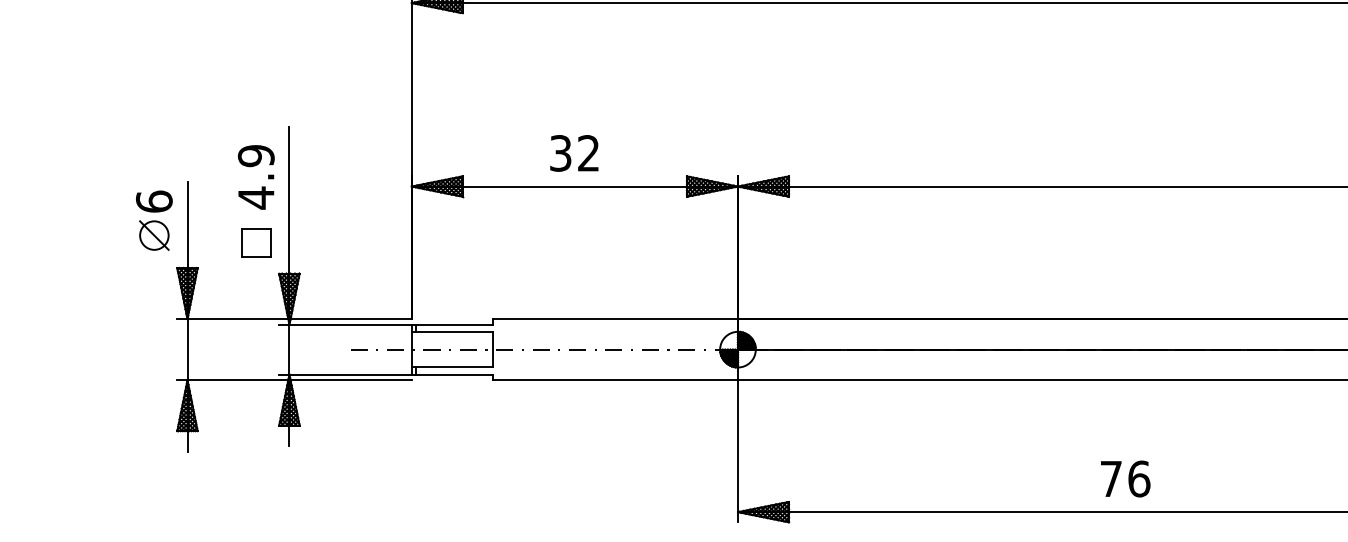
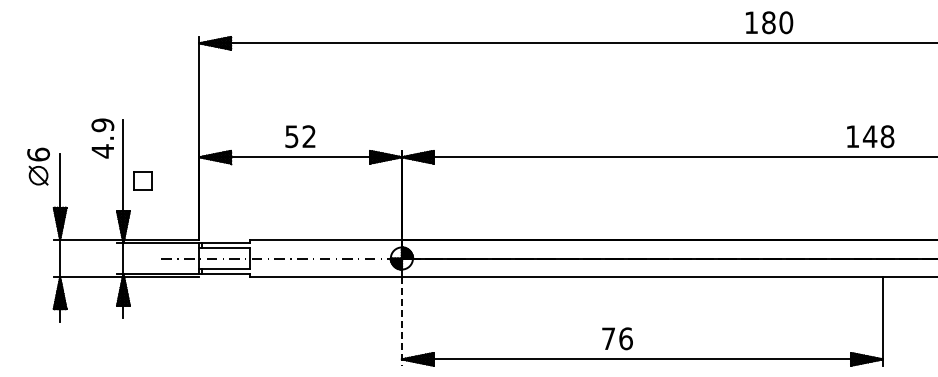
text: (561, 153) -> (292, 136), 32 -> 52
text: (255, 177) -> (102, 138), moved
part: (154, 220) -> (38, 166), moved
part: (255, 241) -> (142, 180), moved
line: (737, 452) -> (401, 322), solid -> dashed
text: (1125, 478) -> (617, 338), moved

